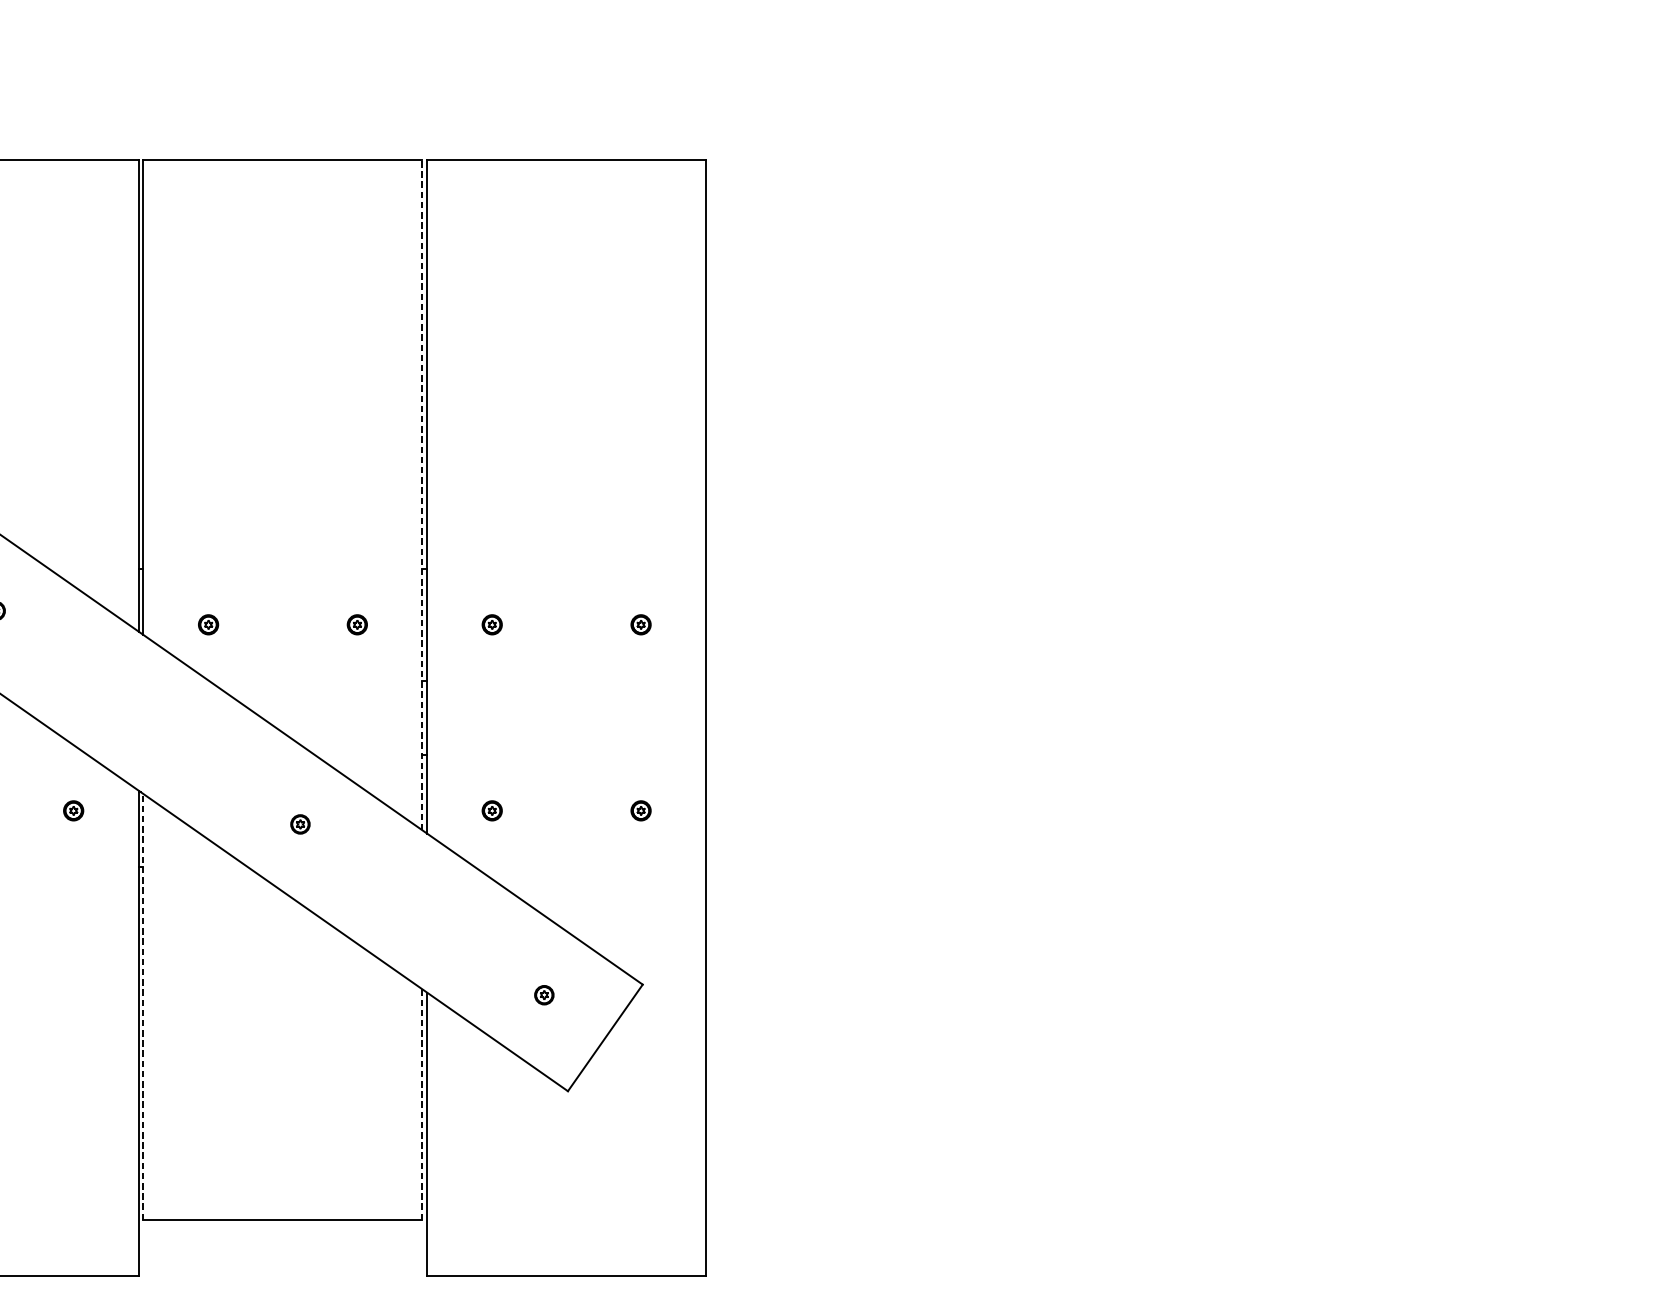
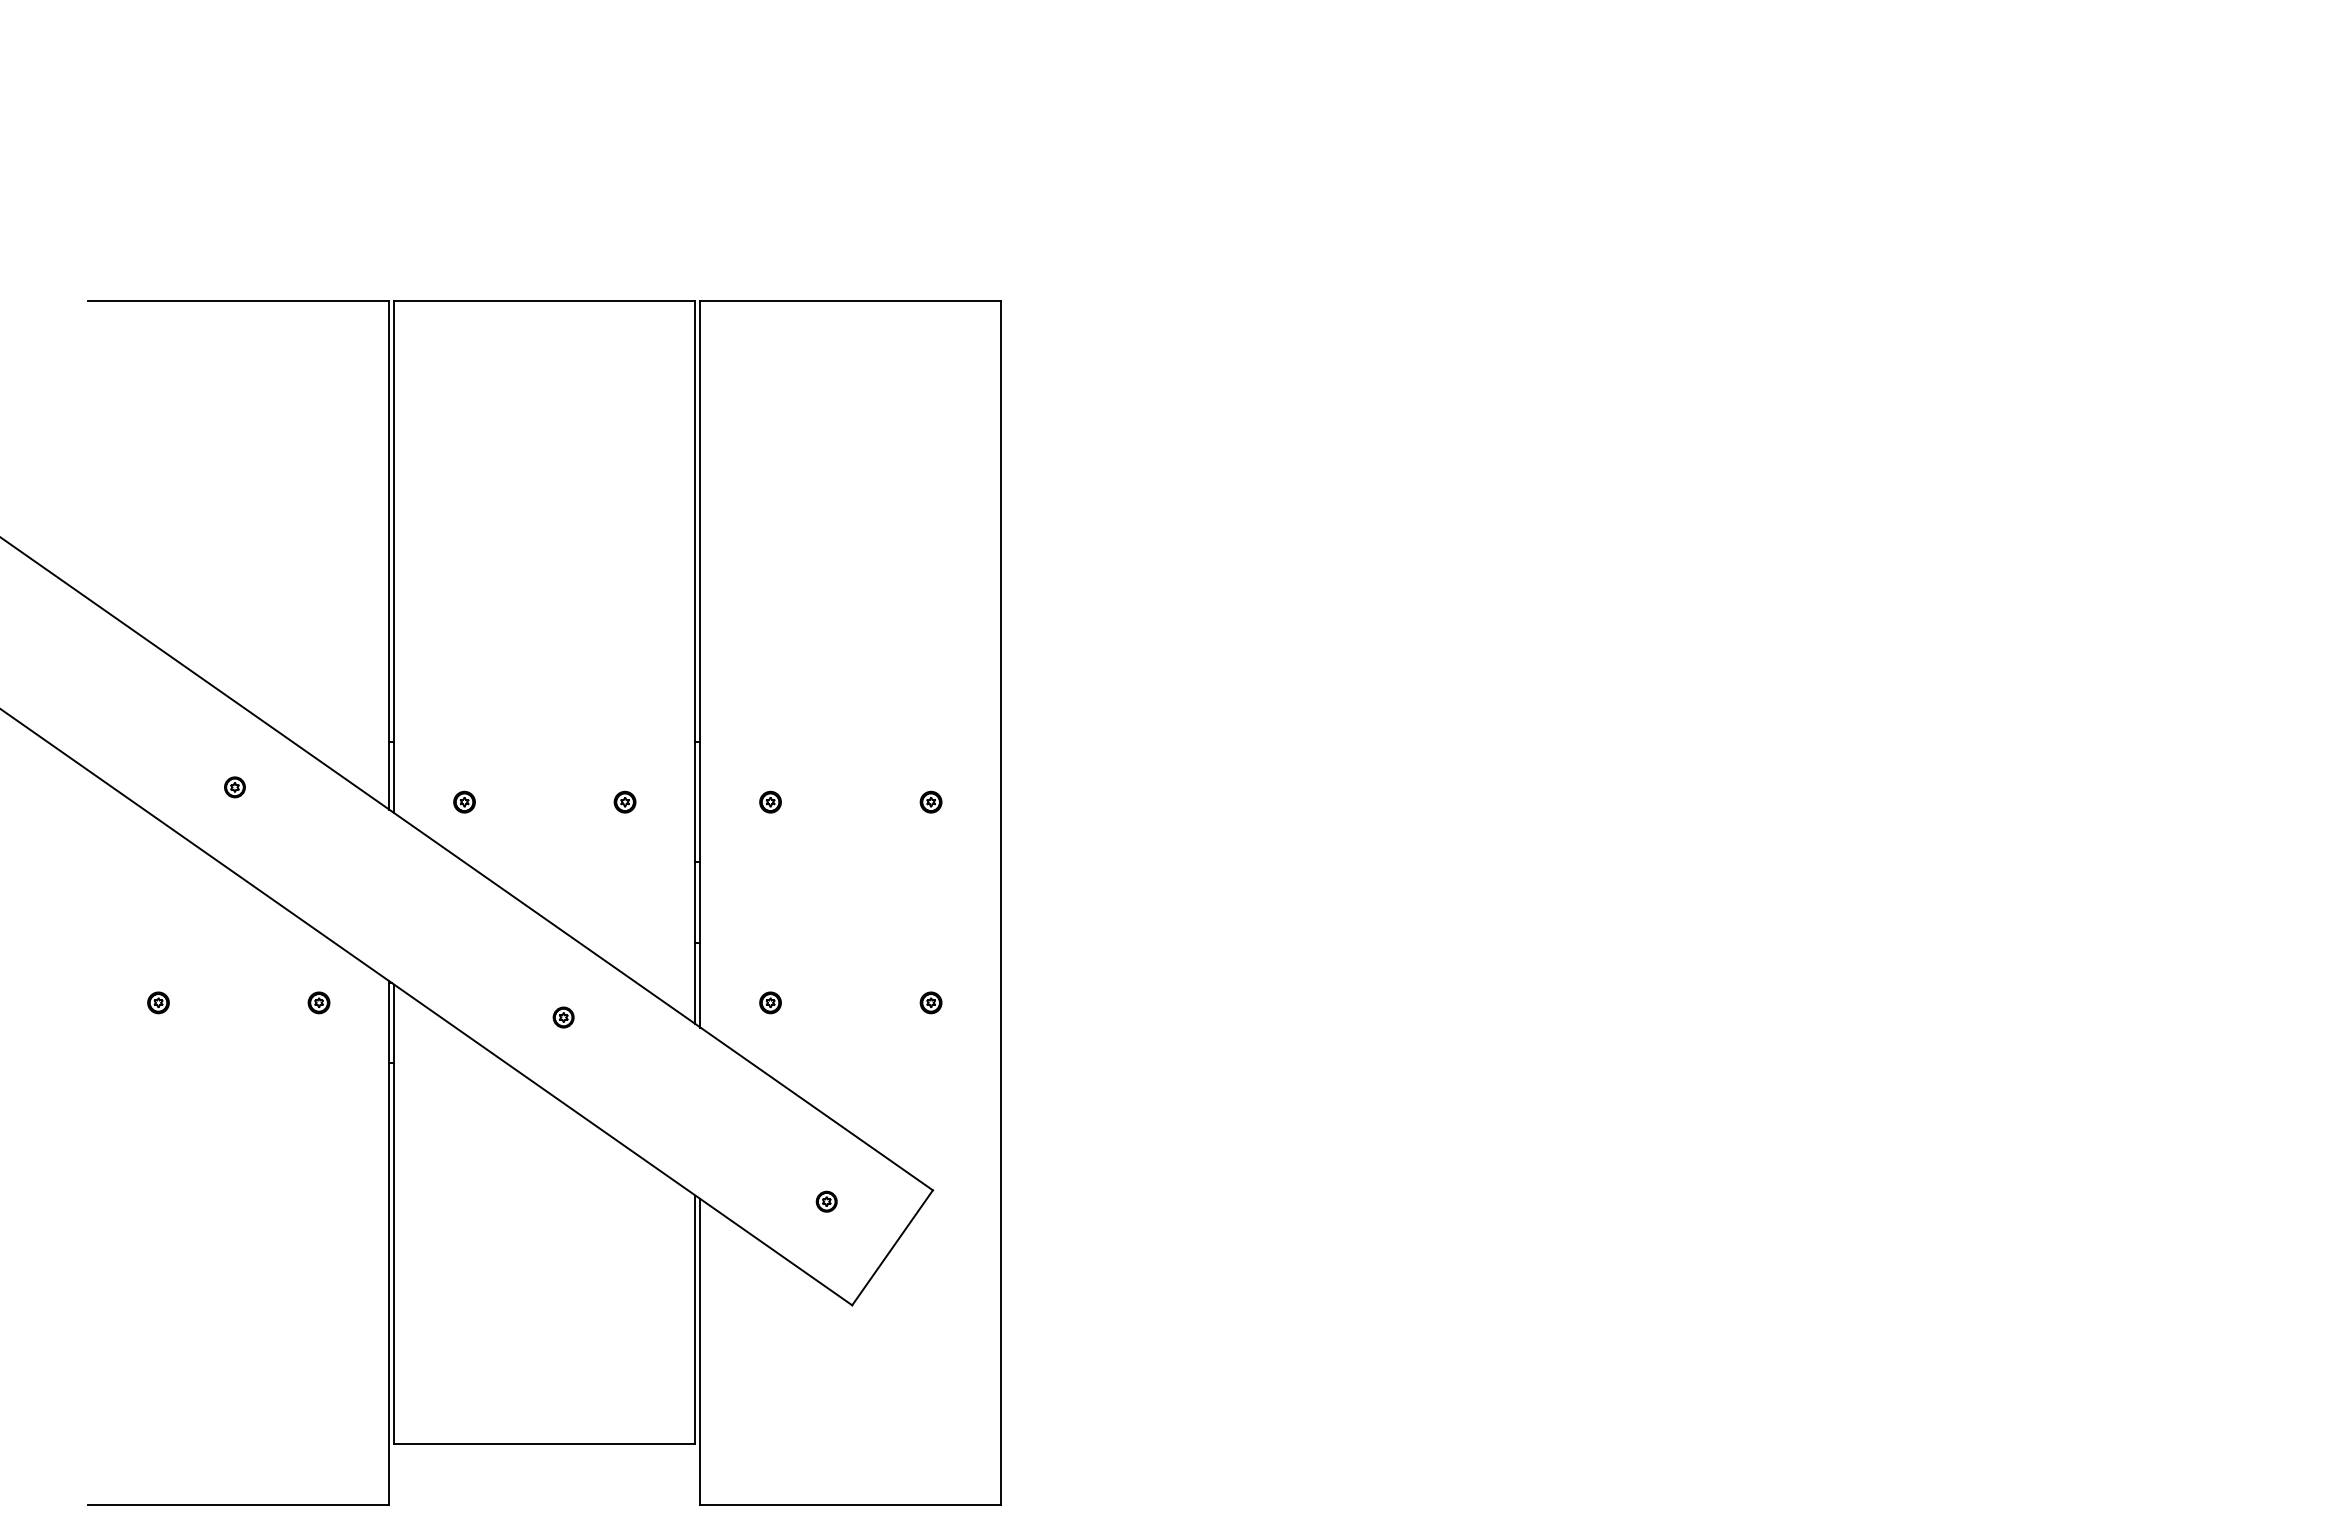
line: (422, 495) -> (695, 662), dashed -> solid
line: (143, 1007) -> (394, 1214), dashed -> solid
line: (422, 1104) -> (695, 1319), dashed -> solid

